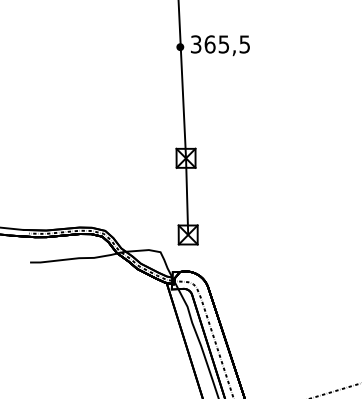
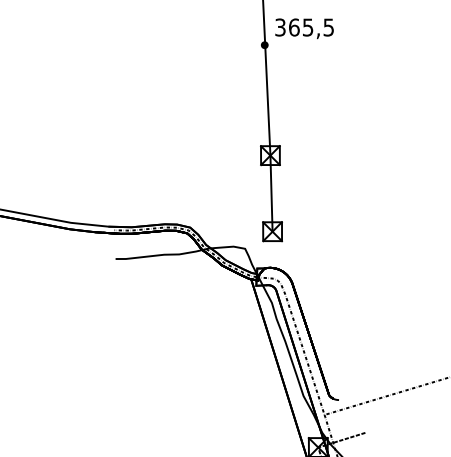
text: (220, 45) -> (304, 28), moved

